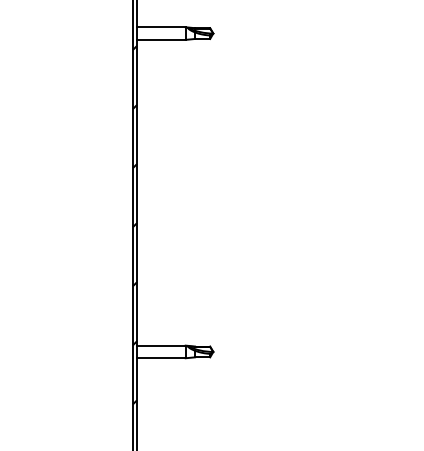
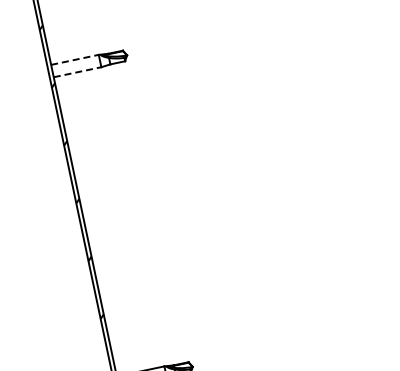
line: (161, 27) -> (75, 60), solid -> dashed
line: (161, 39) -> (77, 71), solid -> dashed

